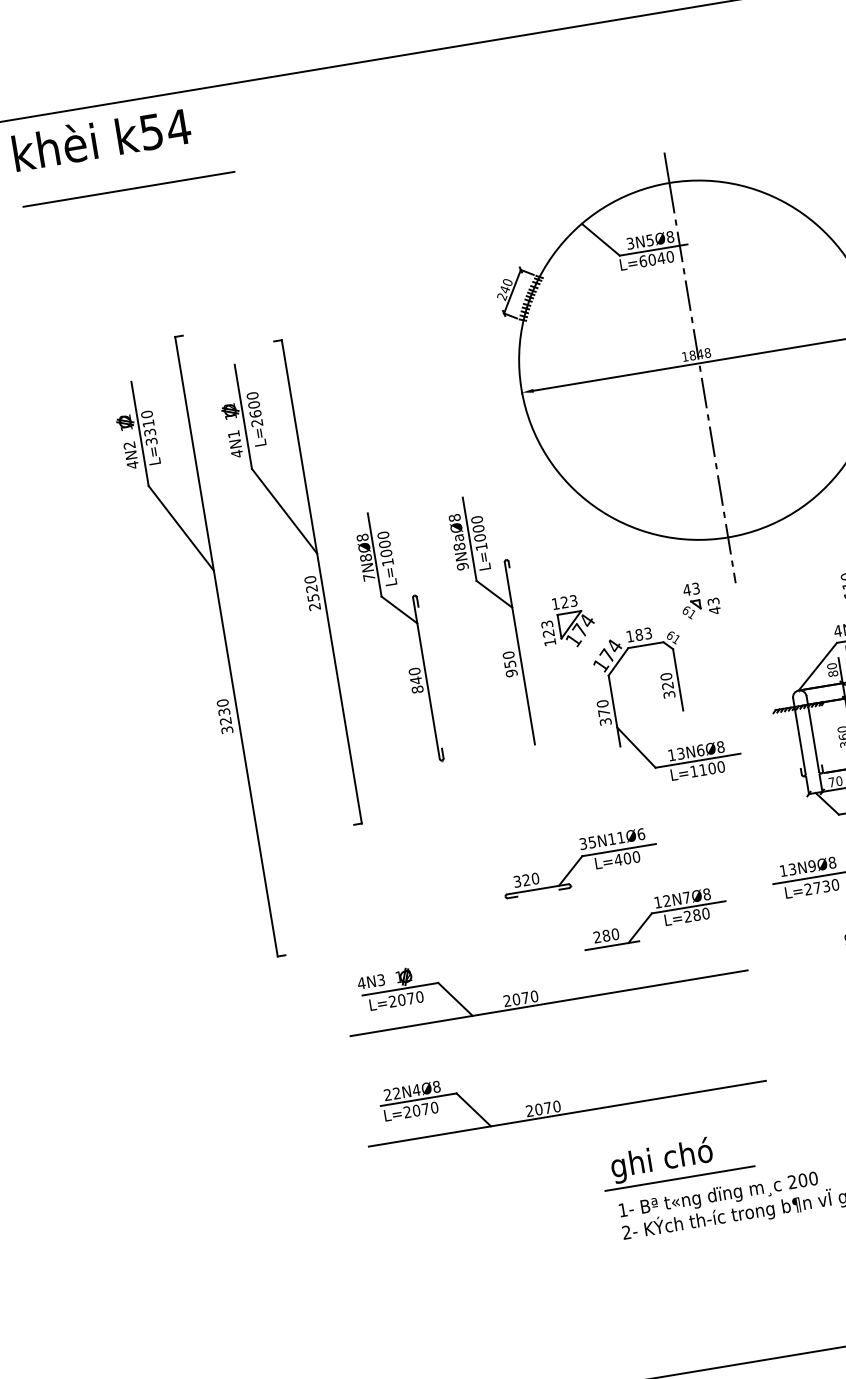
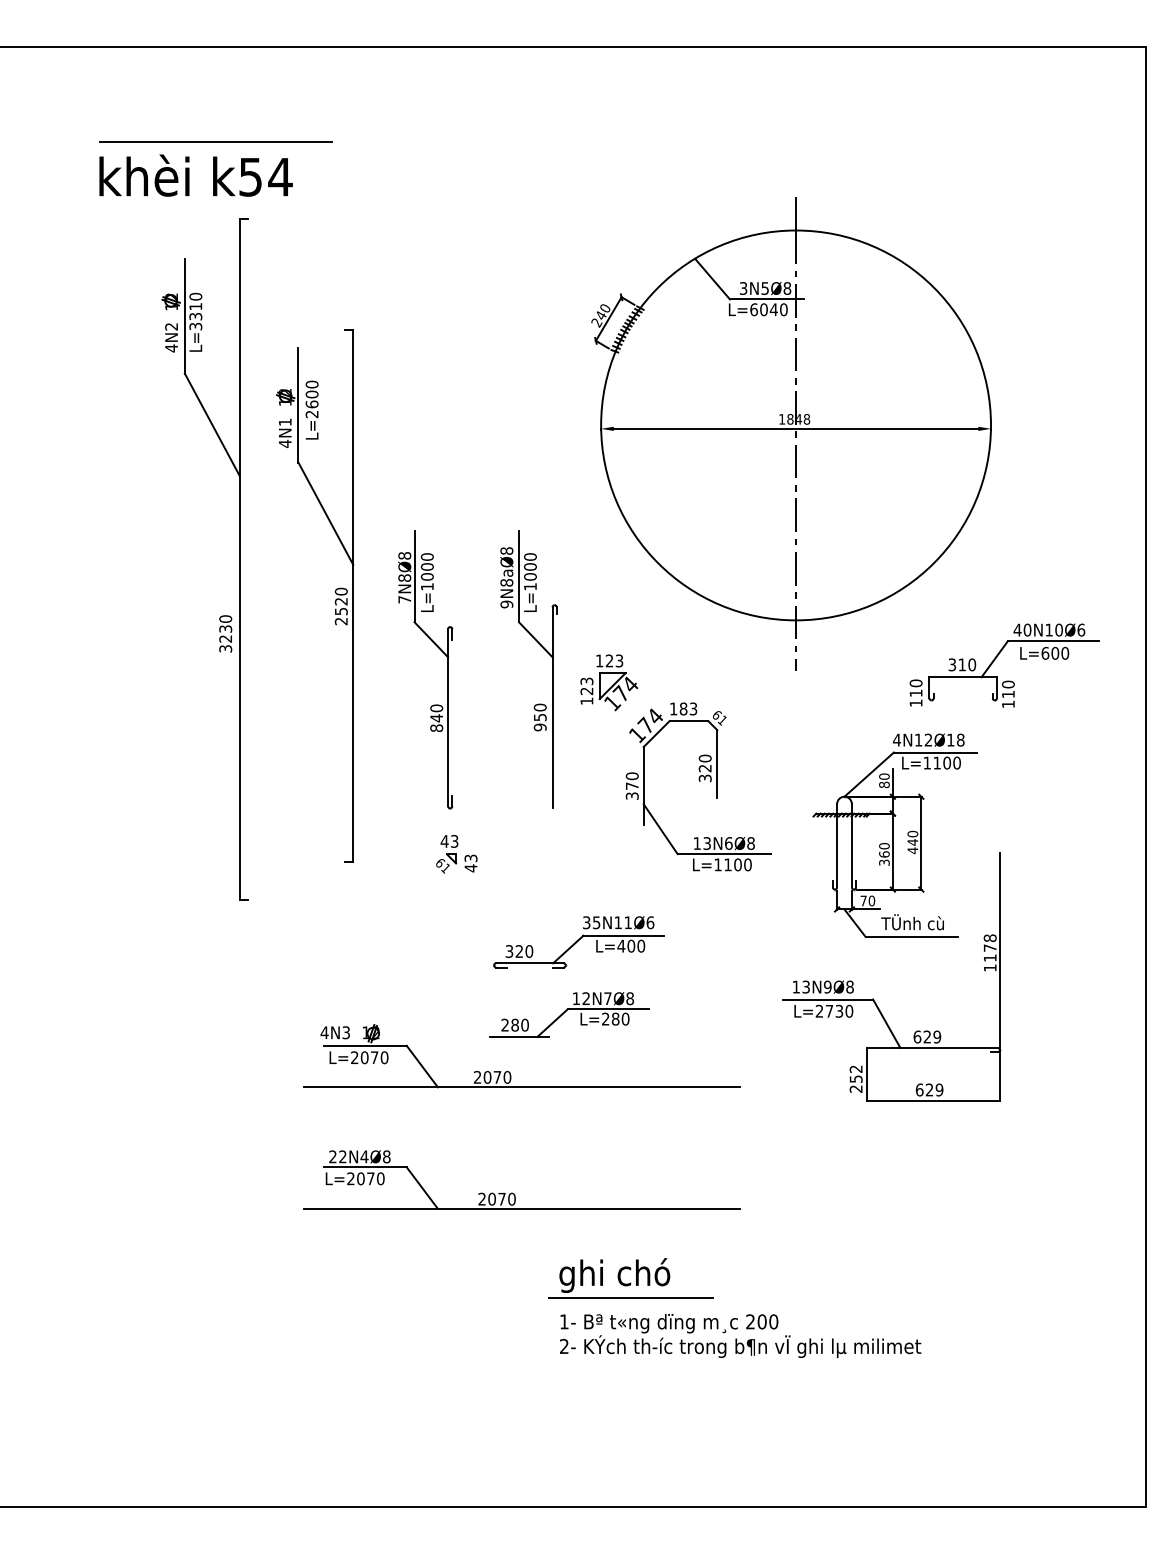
text: (101, 138) -> (195, 175), moved
part: (699, 600) -> (456, 854), moved
part: (226, 646) -> (239, 559), moved
part: (654, 917) -> (569, 1014), moved

